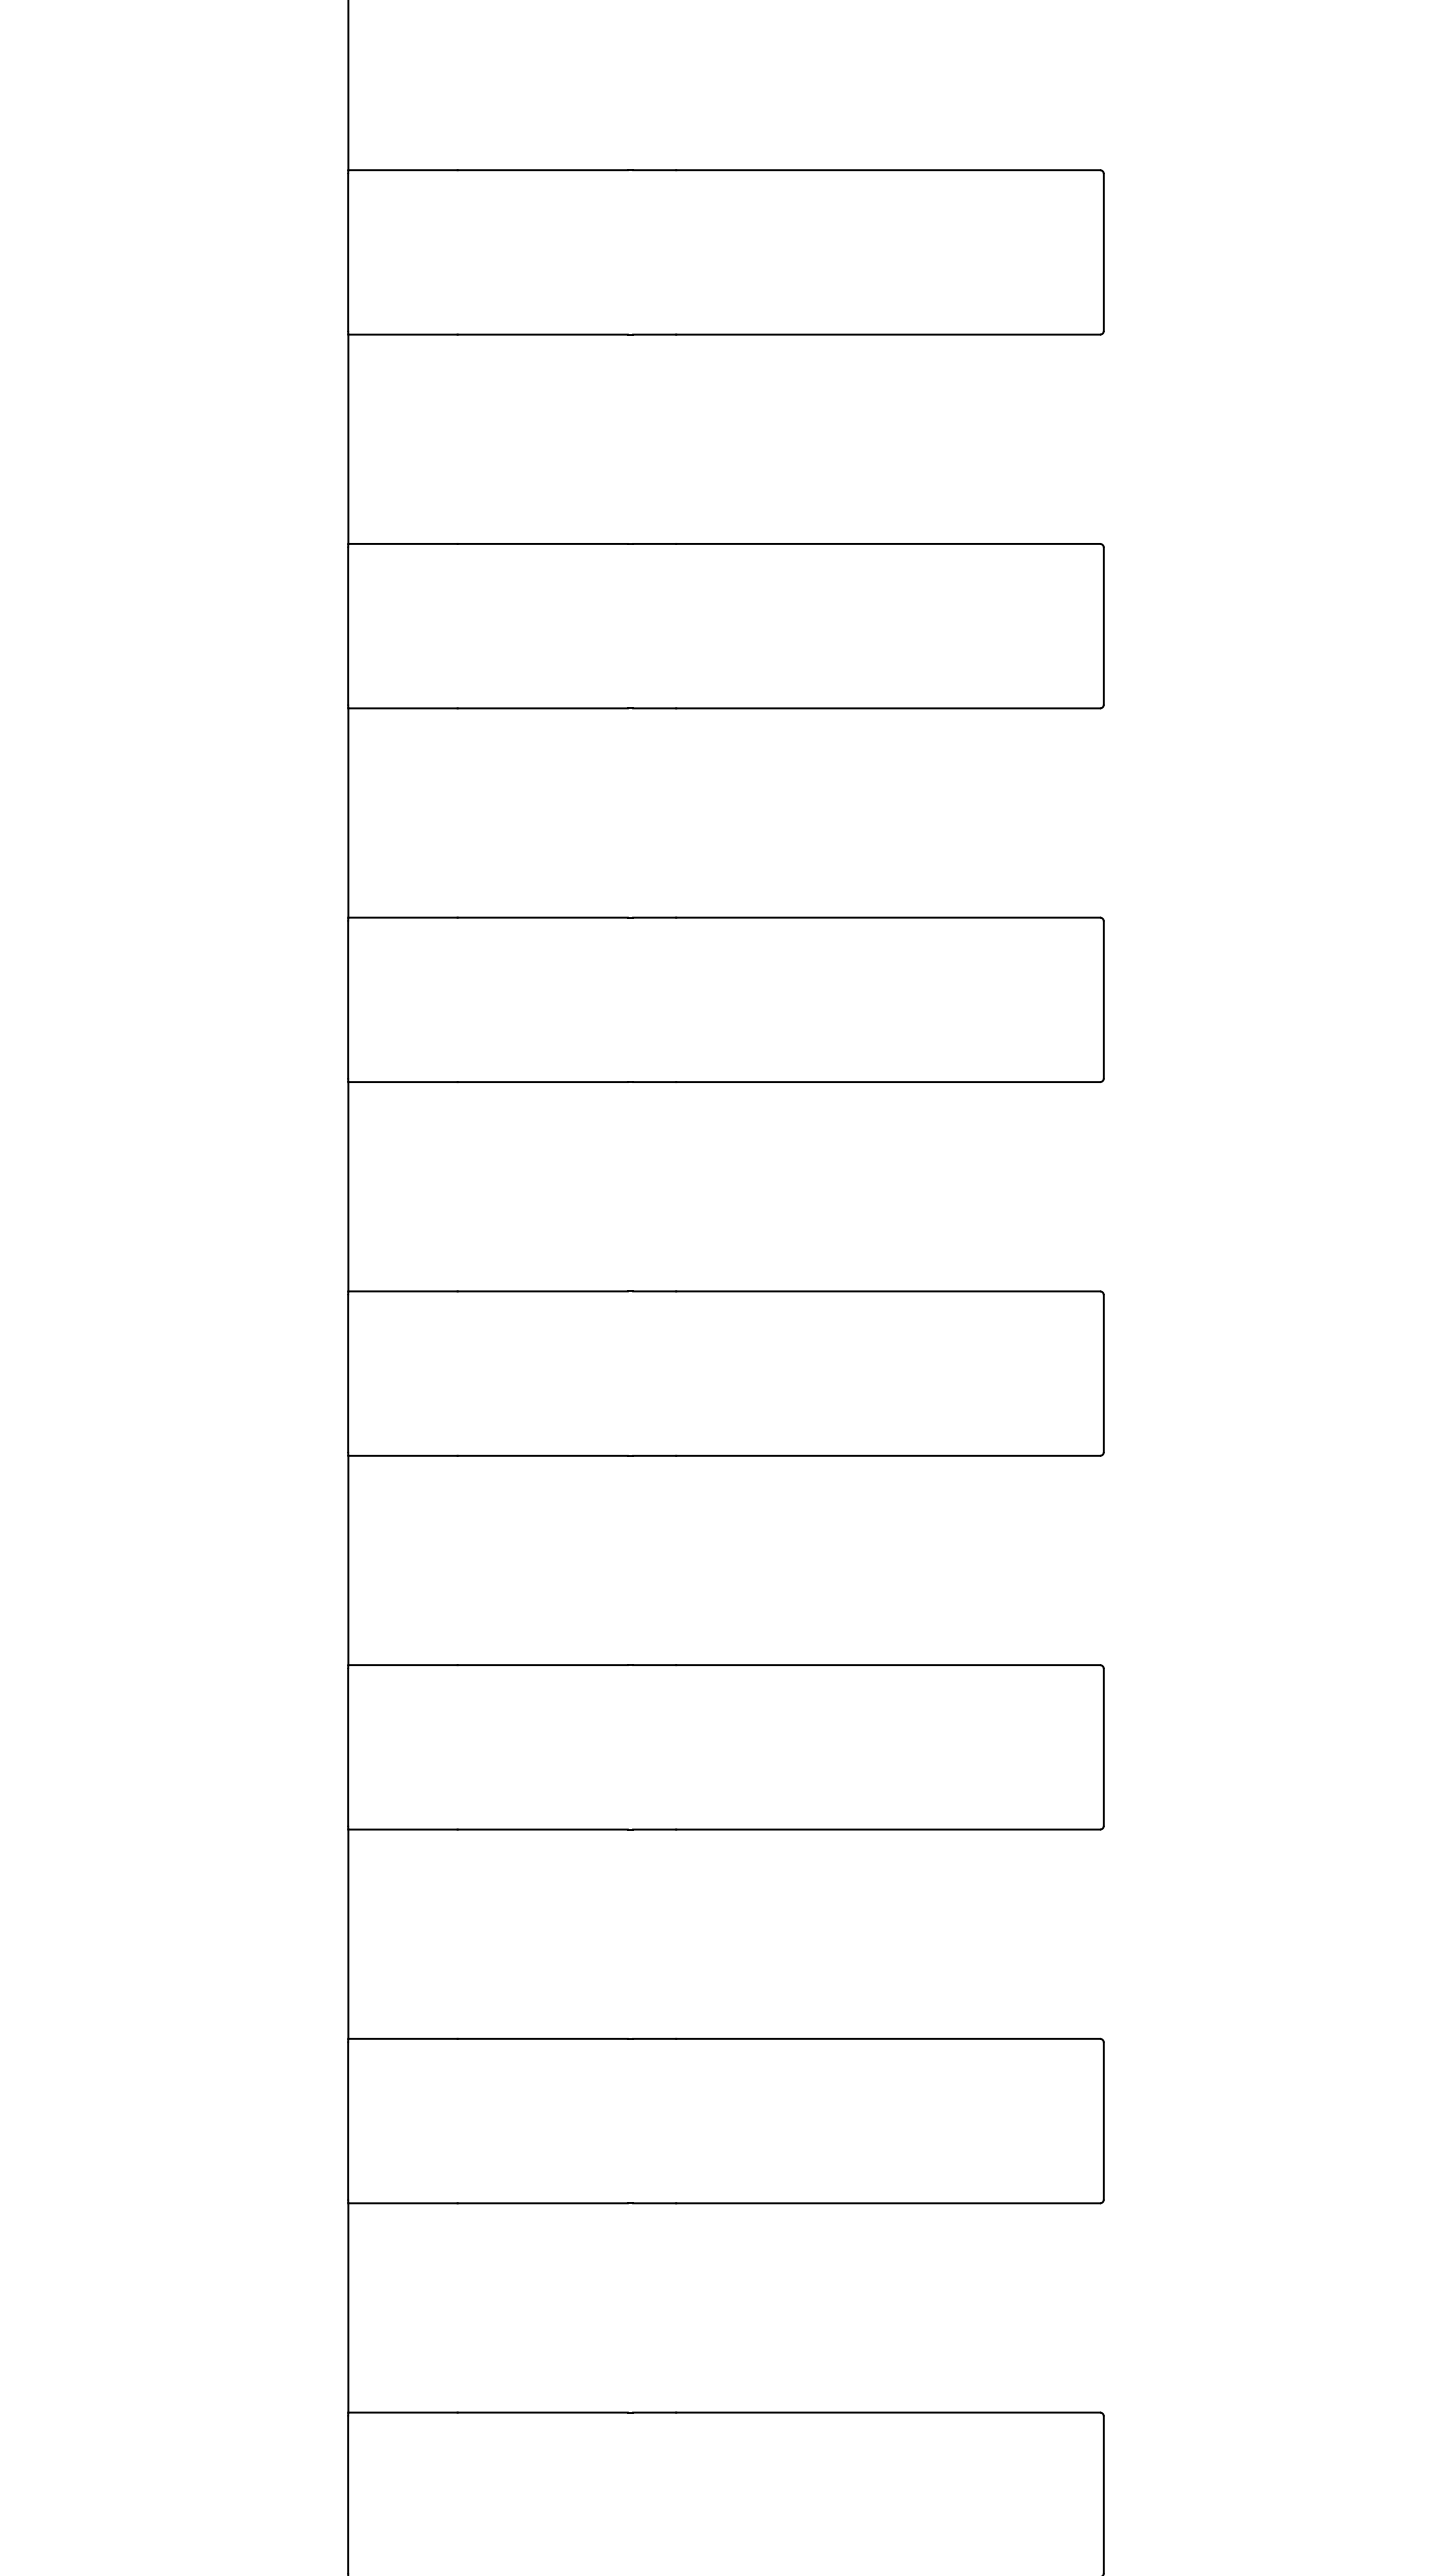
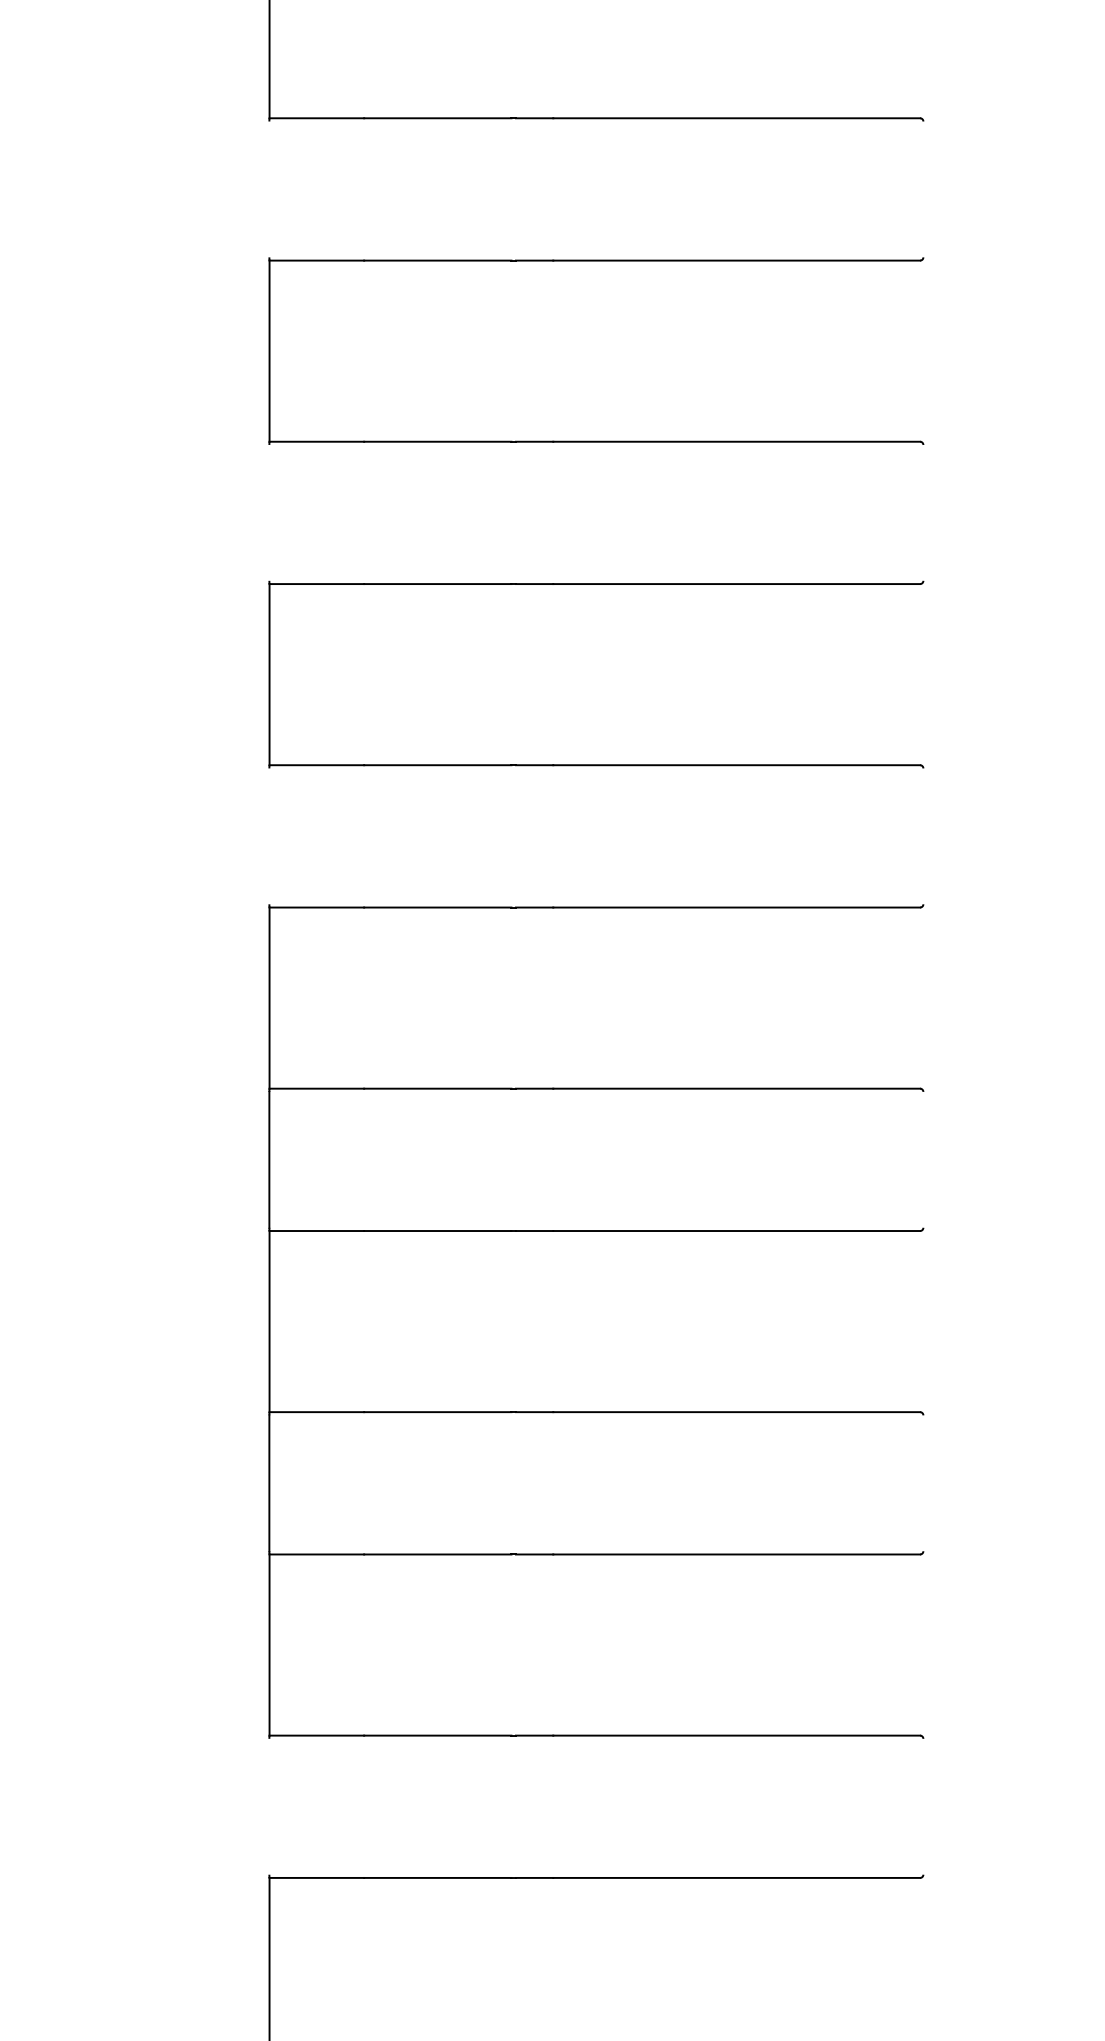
line: (348, 251) -> (269, 188), removed
line: (1103, 251) -> (923, 188), removed
line: (348, 625) -> (269, 512), removed
line: (1103, 625) -> (923, 512), removed
line: (348, 999) -> (269, 836), removed
line: (1103, 999) -> (923, 836), removed
line: (1103, 1373) -> (923, 1159), removed
line: (1103, 1746) -> (923, 1482), removed
line: (348, 2120) -> (269, 1806), removed
line: (1103, 2120) -> (923, 1806), removed

